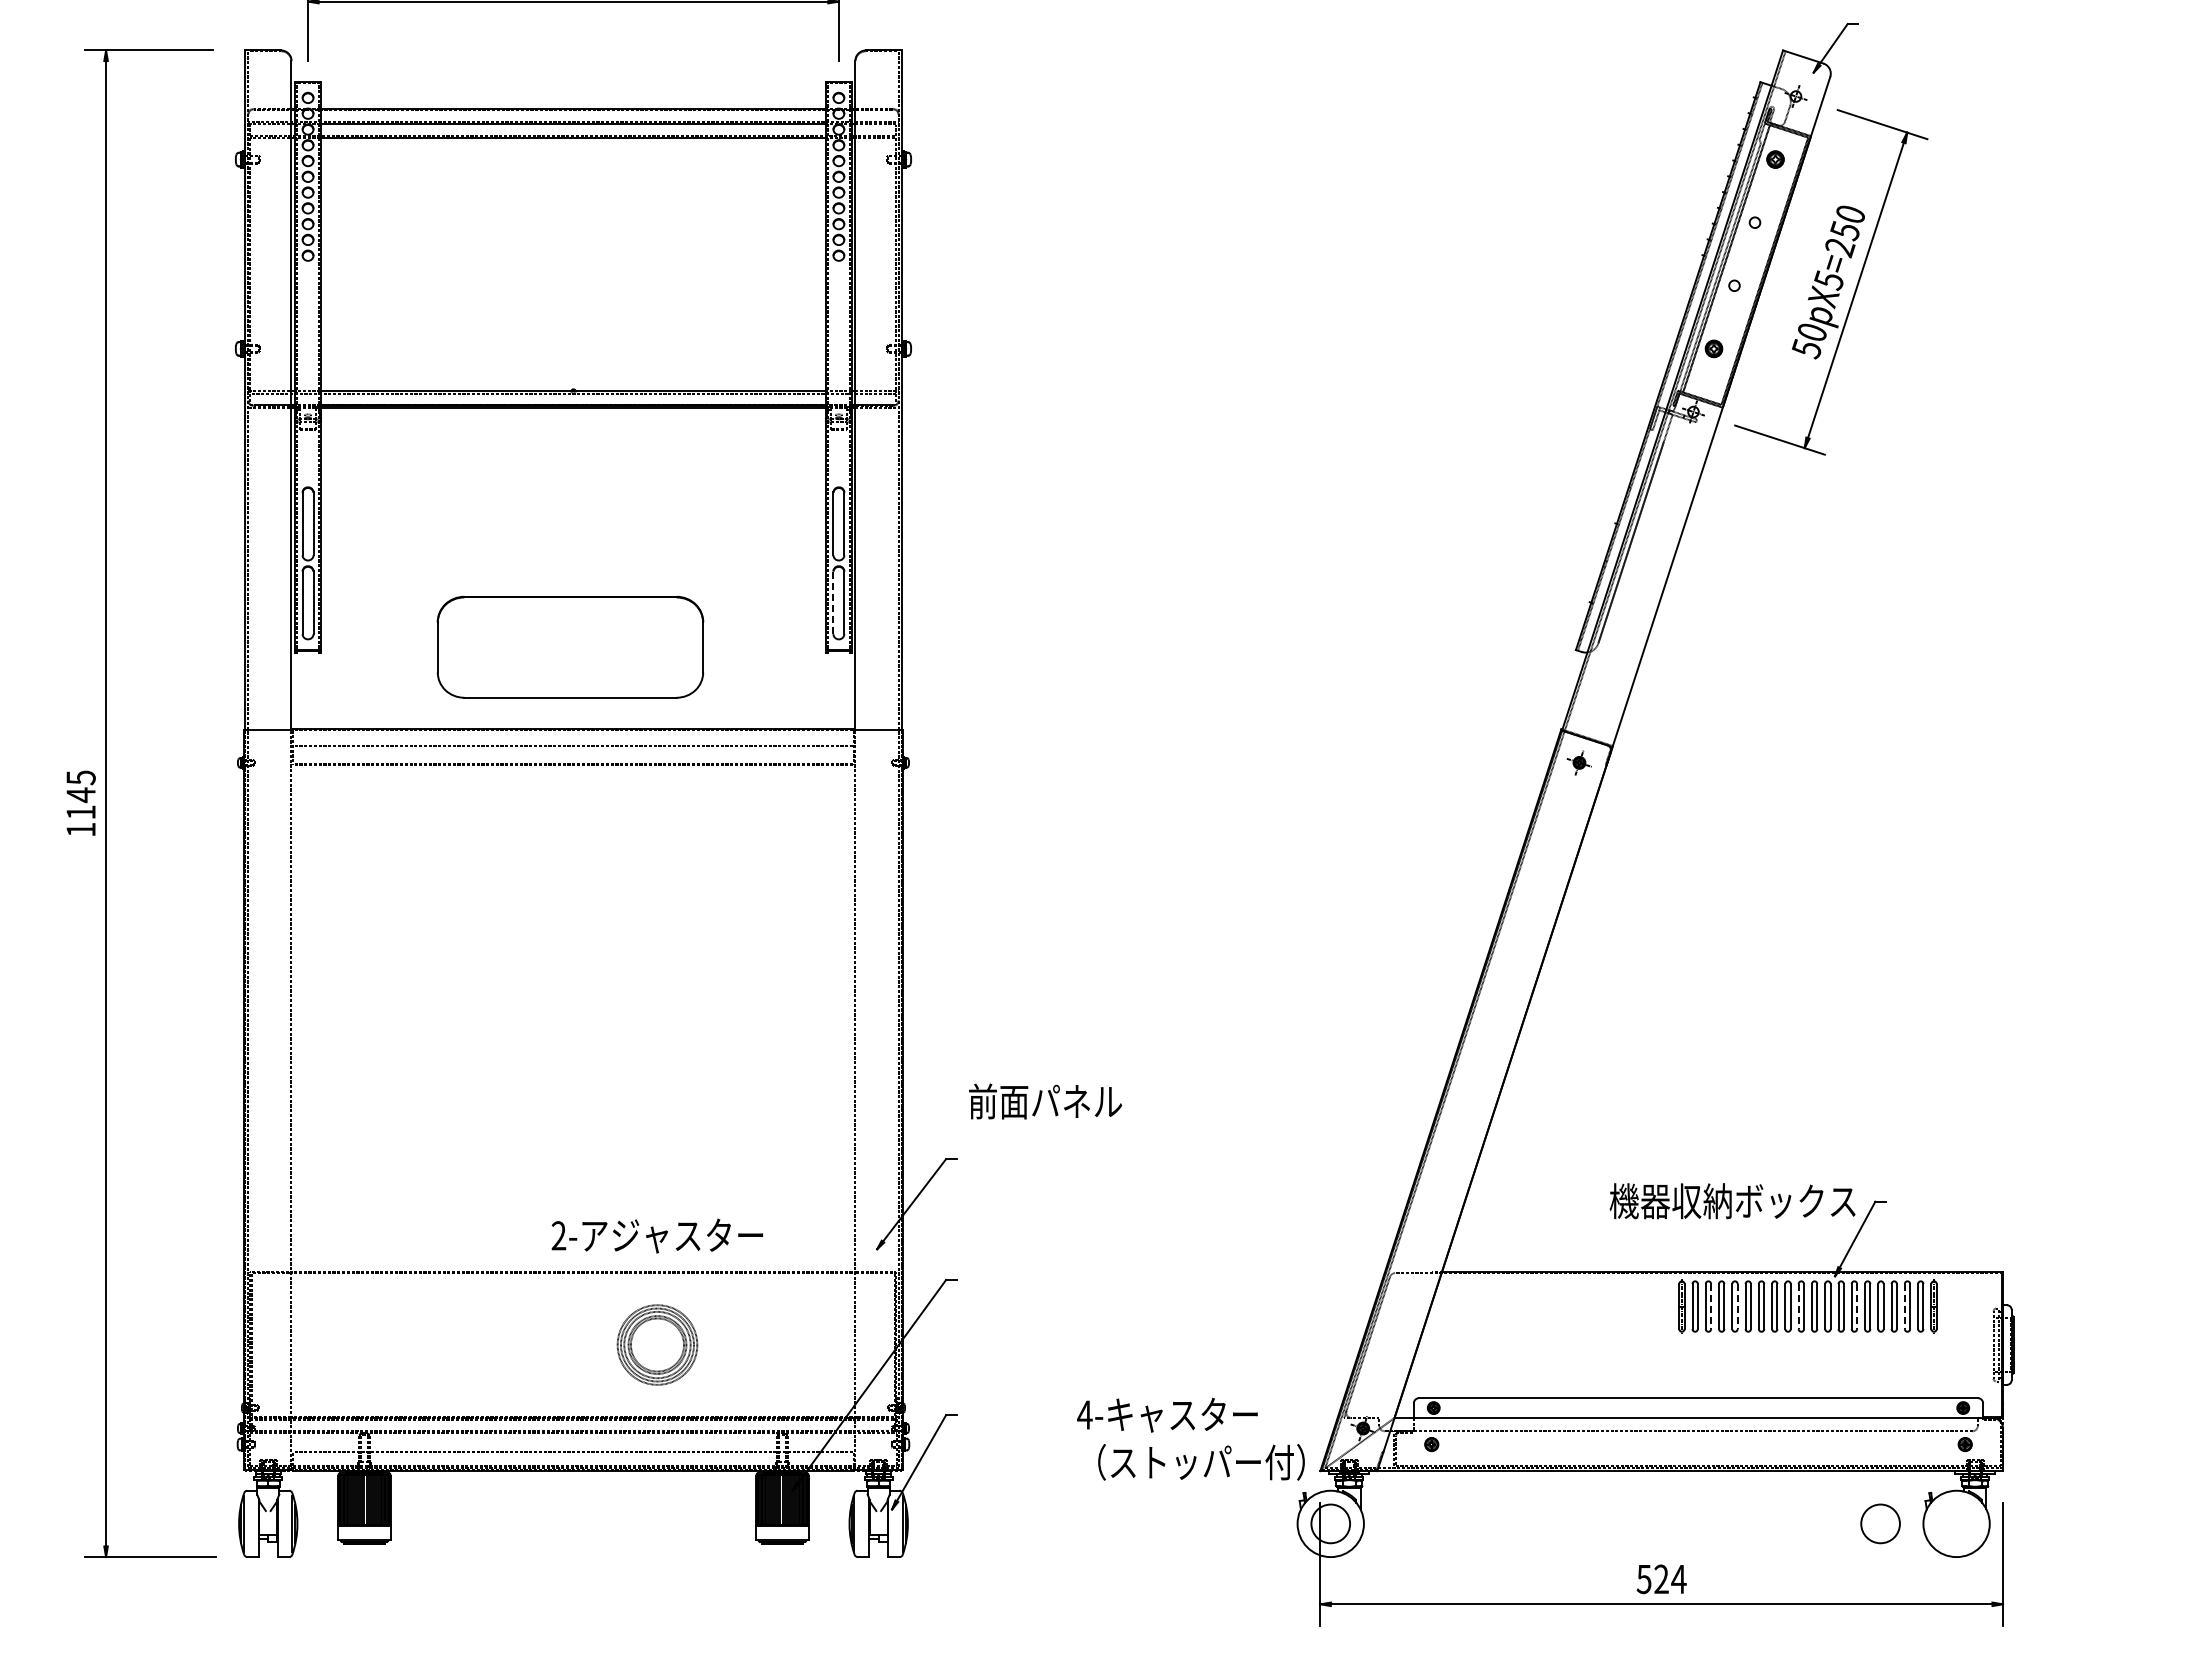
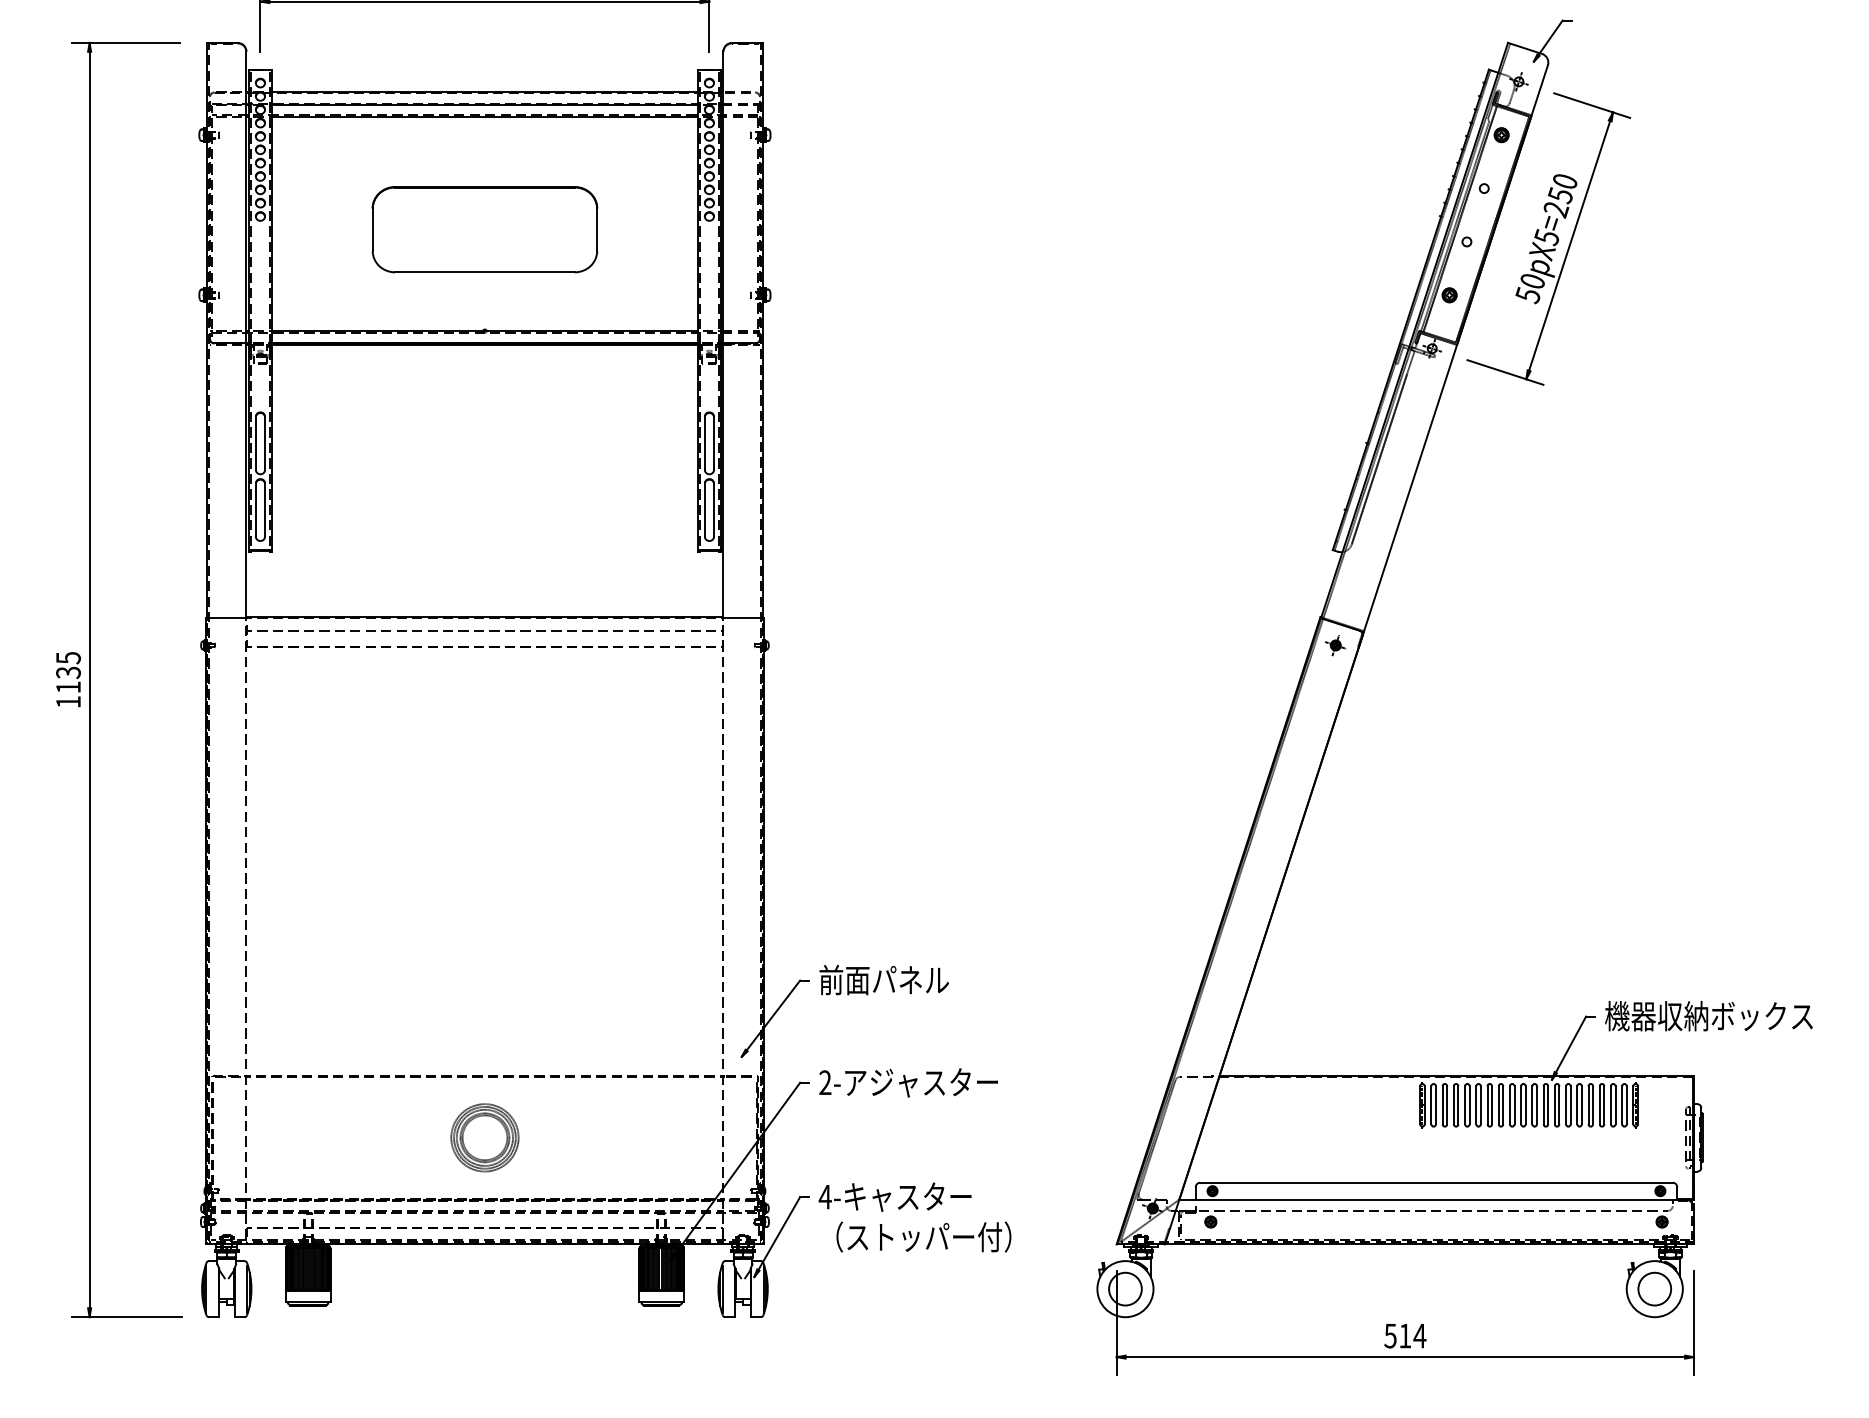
line: (833, 602) -> (704, 509), dashed -> solid
part: (570, 646) -> (484, 229), moved
text: (80, 795) -> (67, 673), 1145 -> 1135
text: (1045, 1101) -> (884, 980), moved
text: (1732, 1201) -> (1708, 1016), moved
text: (656, 1235) -> (907, 1082), moved
line: (1711, 1306) -> (1447, 1105), dashed -> solid
line: (1737, 1306) -> (1469, 1105), dashed -> solid
line: (1798, 1306) -> (1521, 1105), dashed -> solid
line: (1857, 1306) -> (1570, 1105), dashed -> solid
line: (1904, 1306) -> (1610, 1105), dashed -> solid
part: (657, 1344) -> (484, 1137), moved
text: (1190, 1438) -> (914, 1216), moved
circle: (1880, 1523) -> (1654, 1288), moved
text: (1661, 1578) -> (1405, 1335), 524 -> 514

